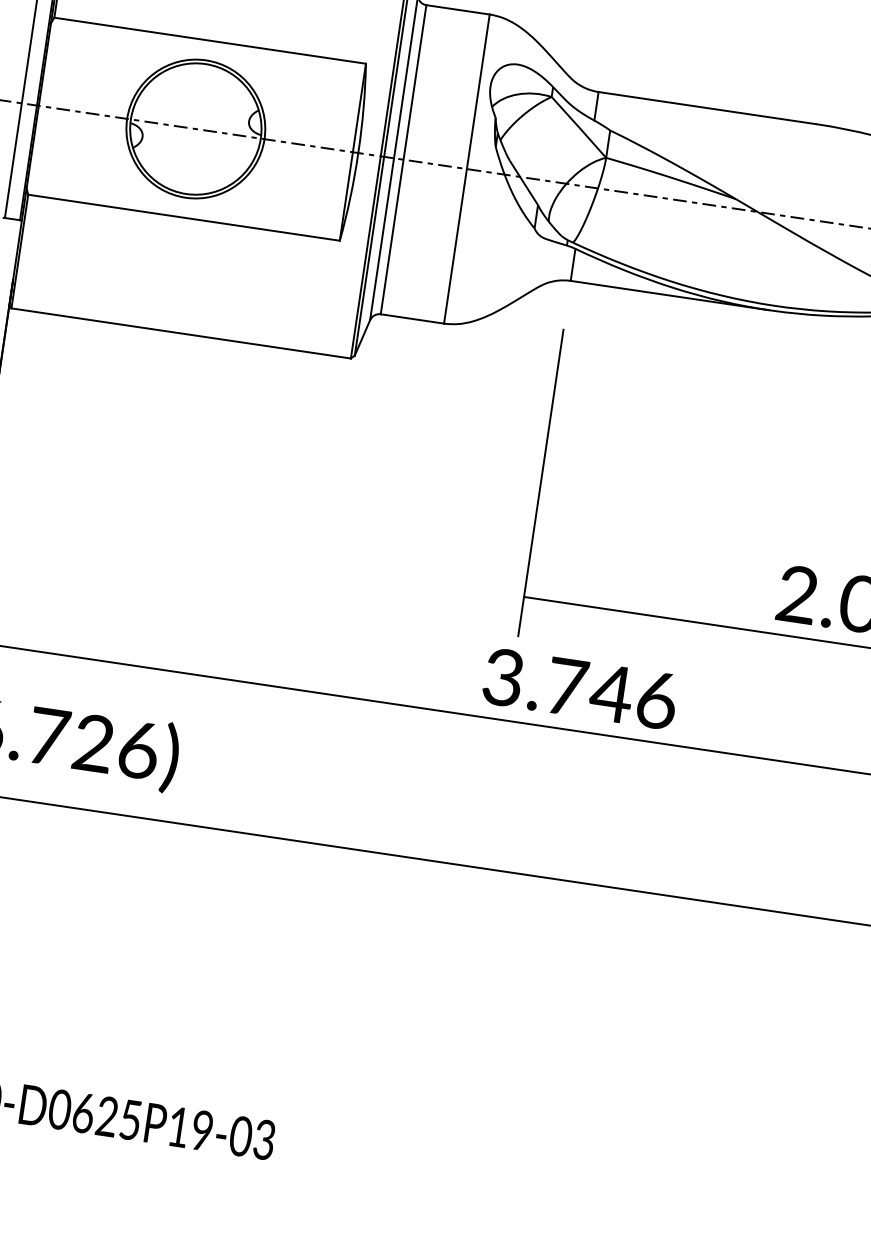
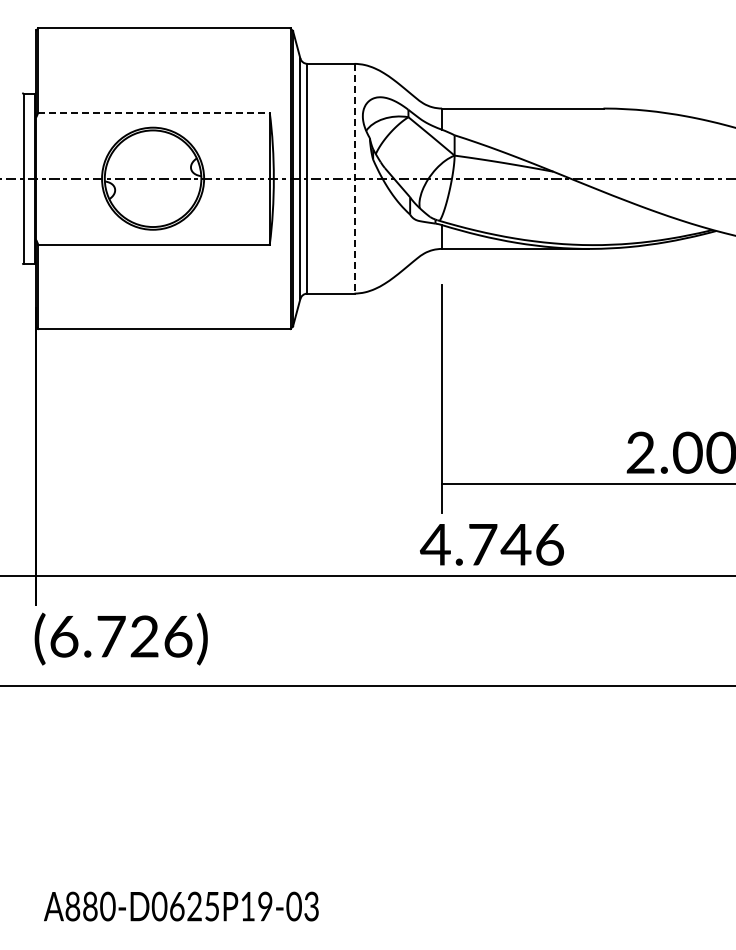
line: (210, 40) -> (154, 112), solid -> dashed
line: (466, 168) -> (354, 178), solid -> dashed
text: (503, 677) -> (435, 544), 3.746 -> 4.746

